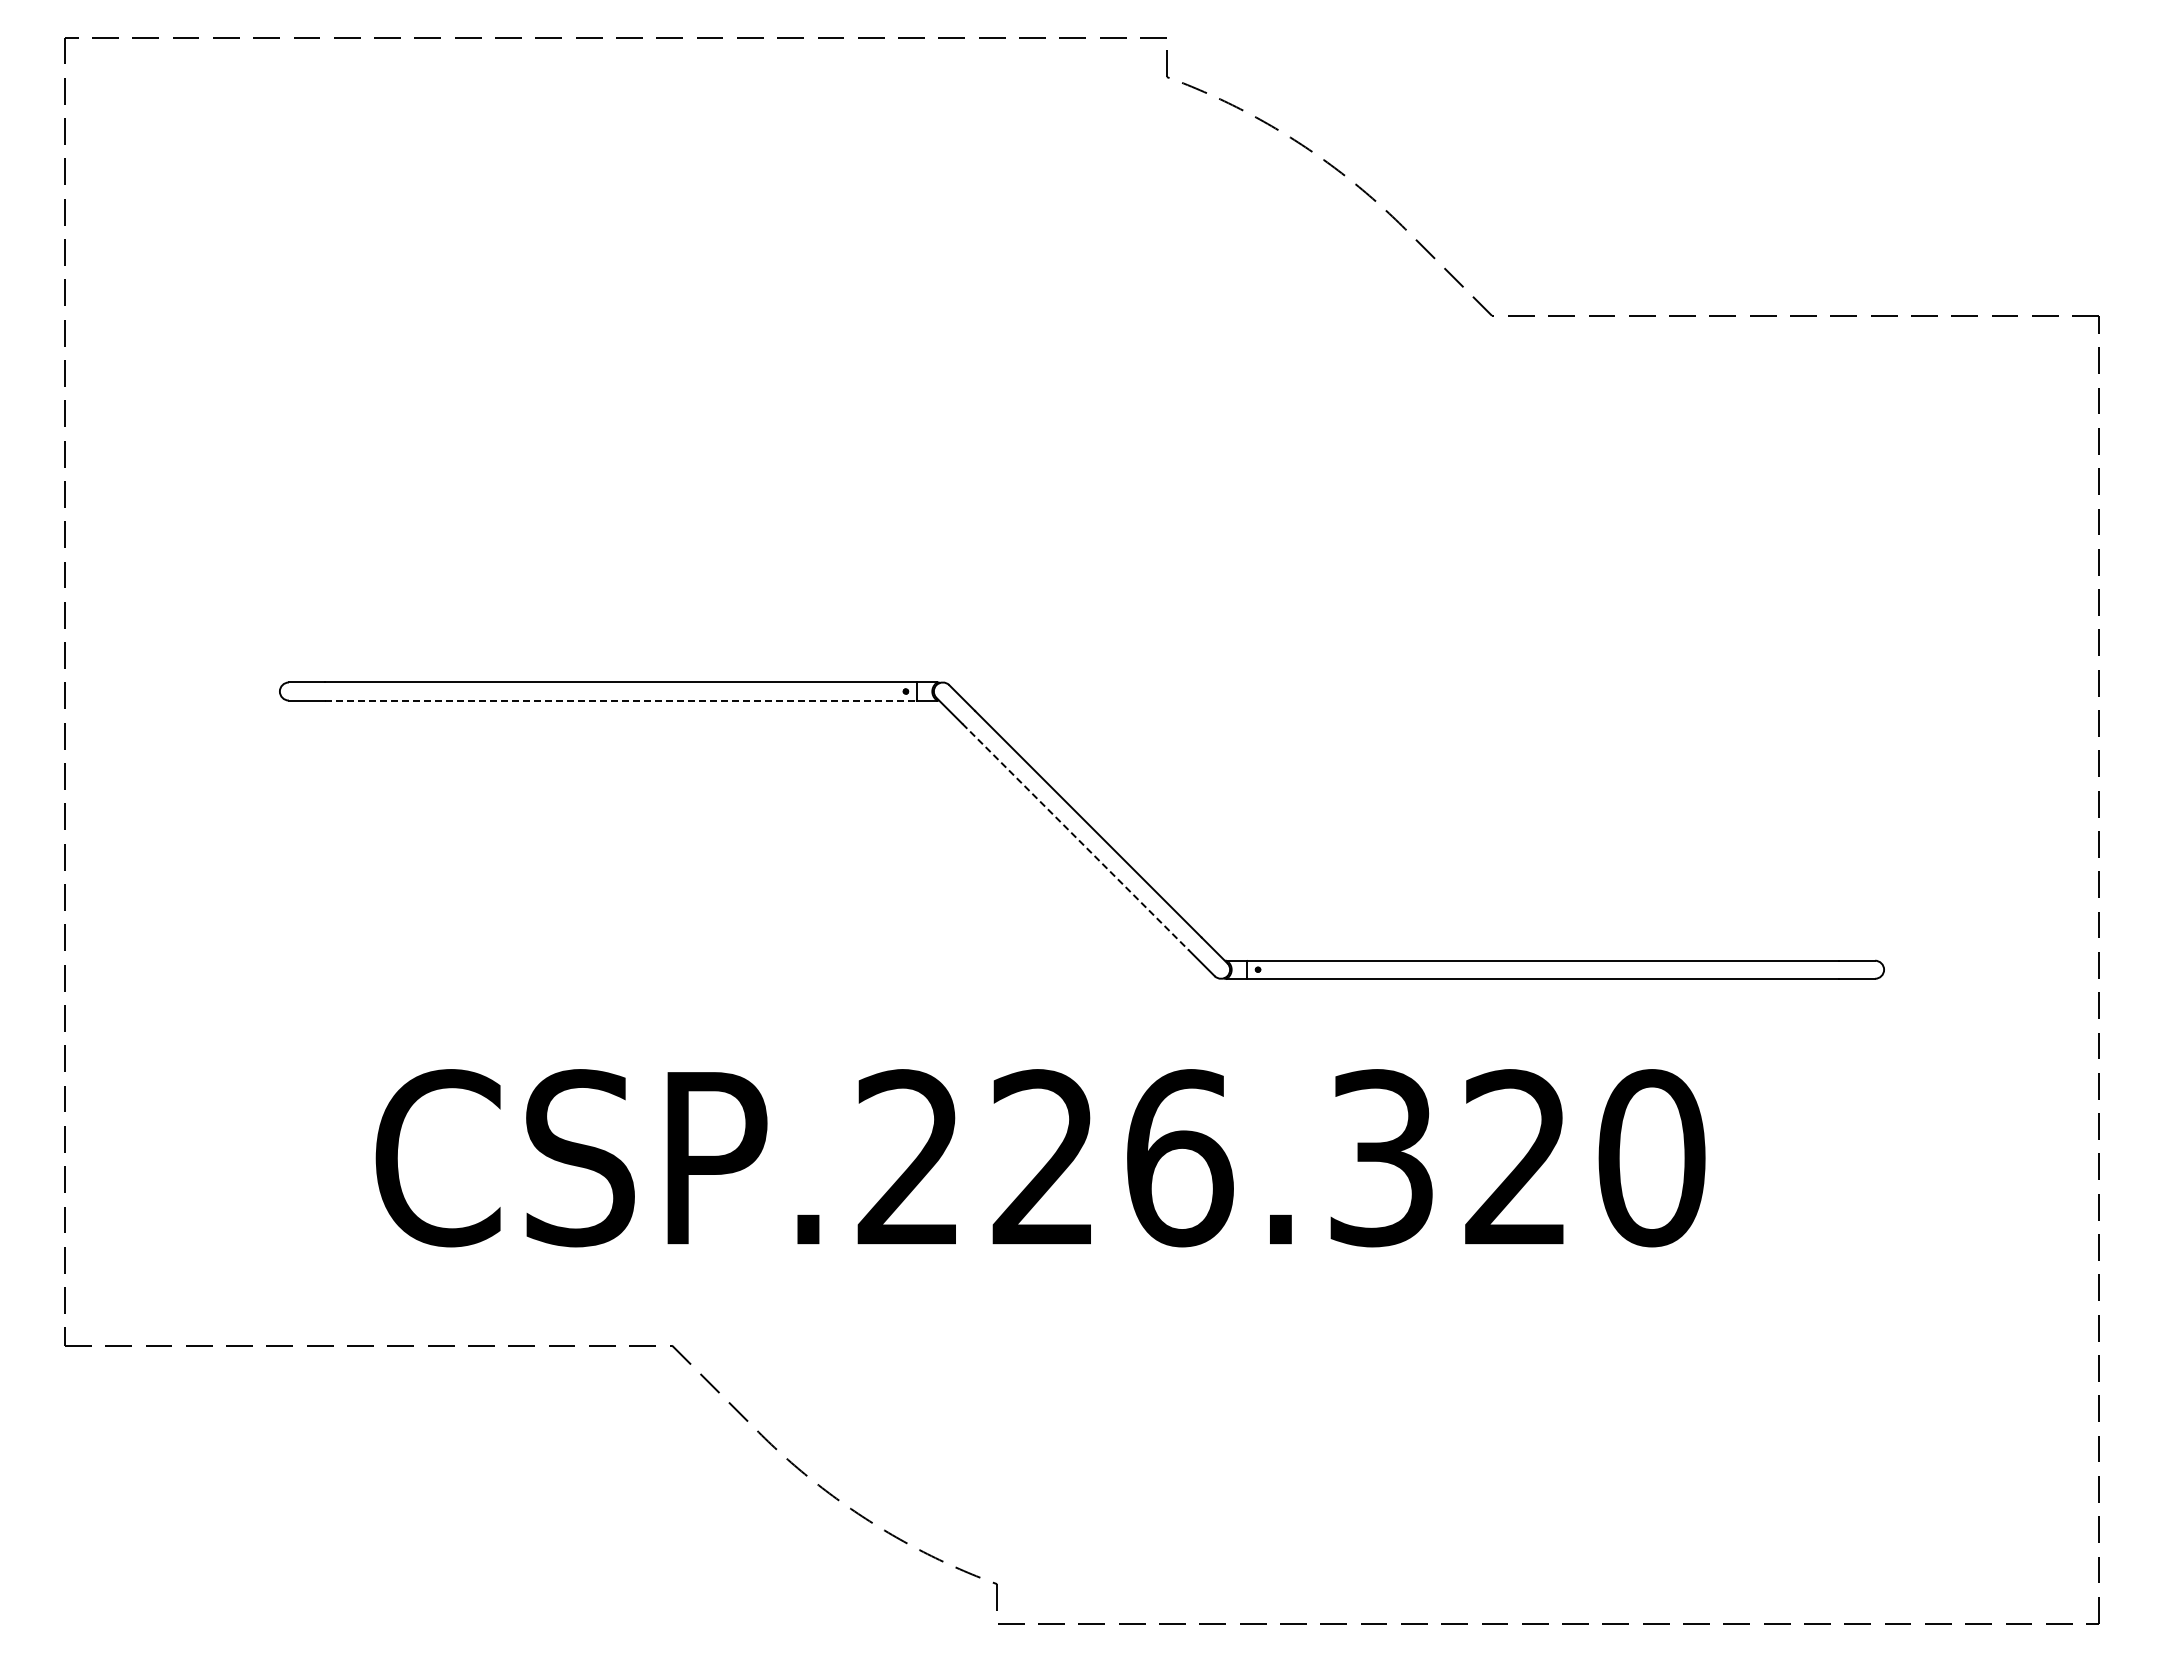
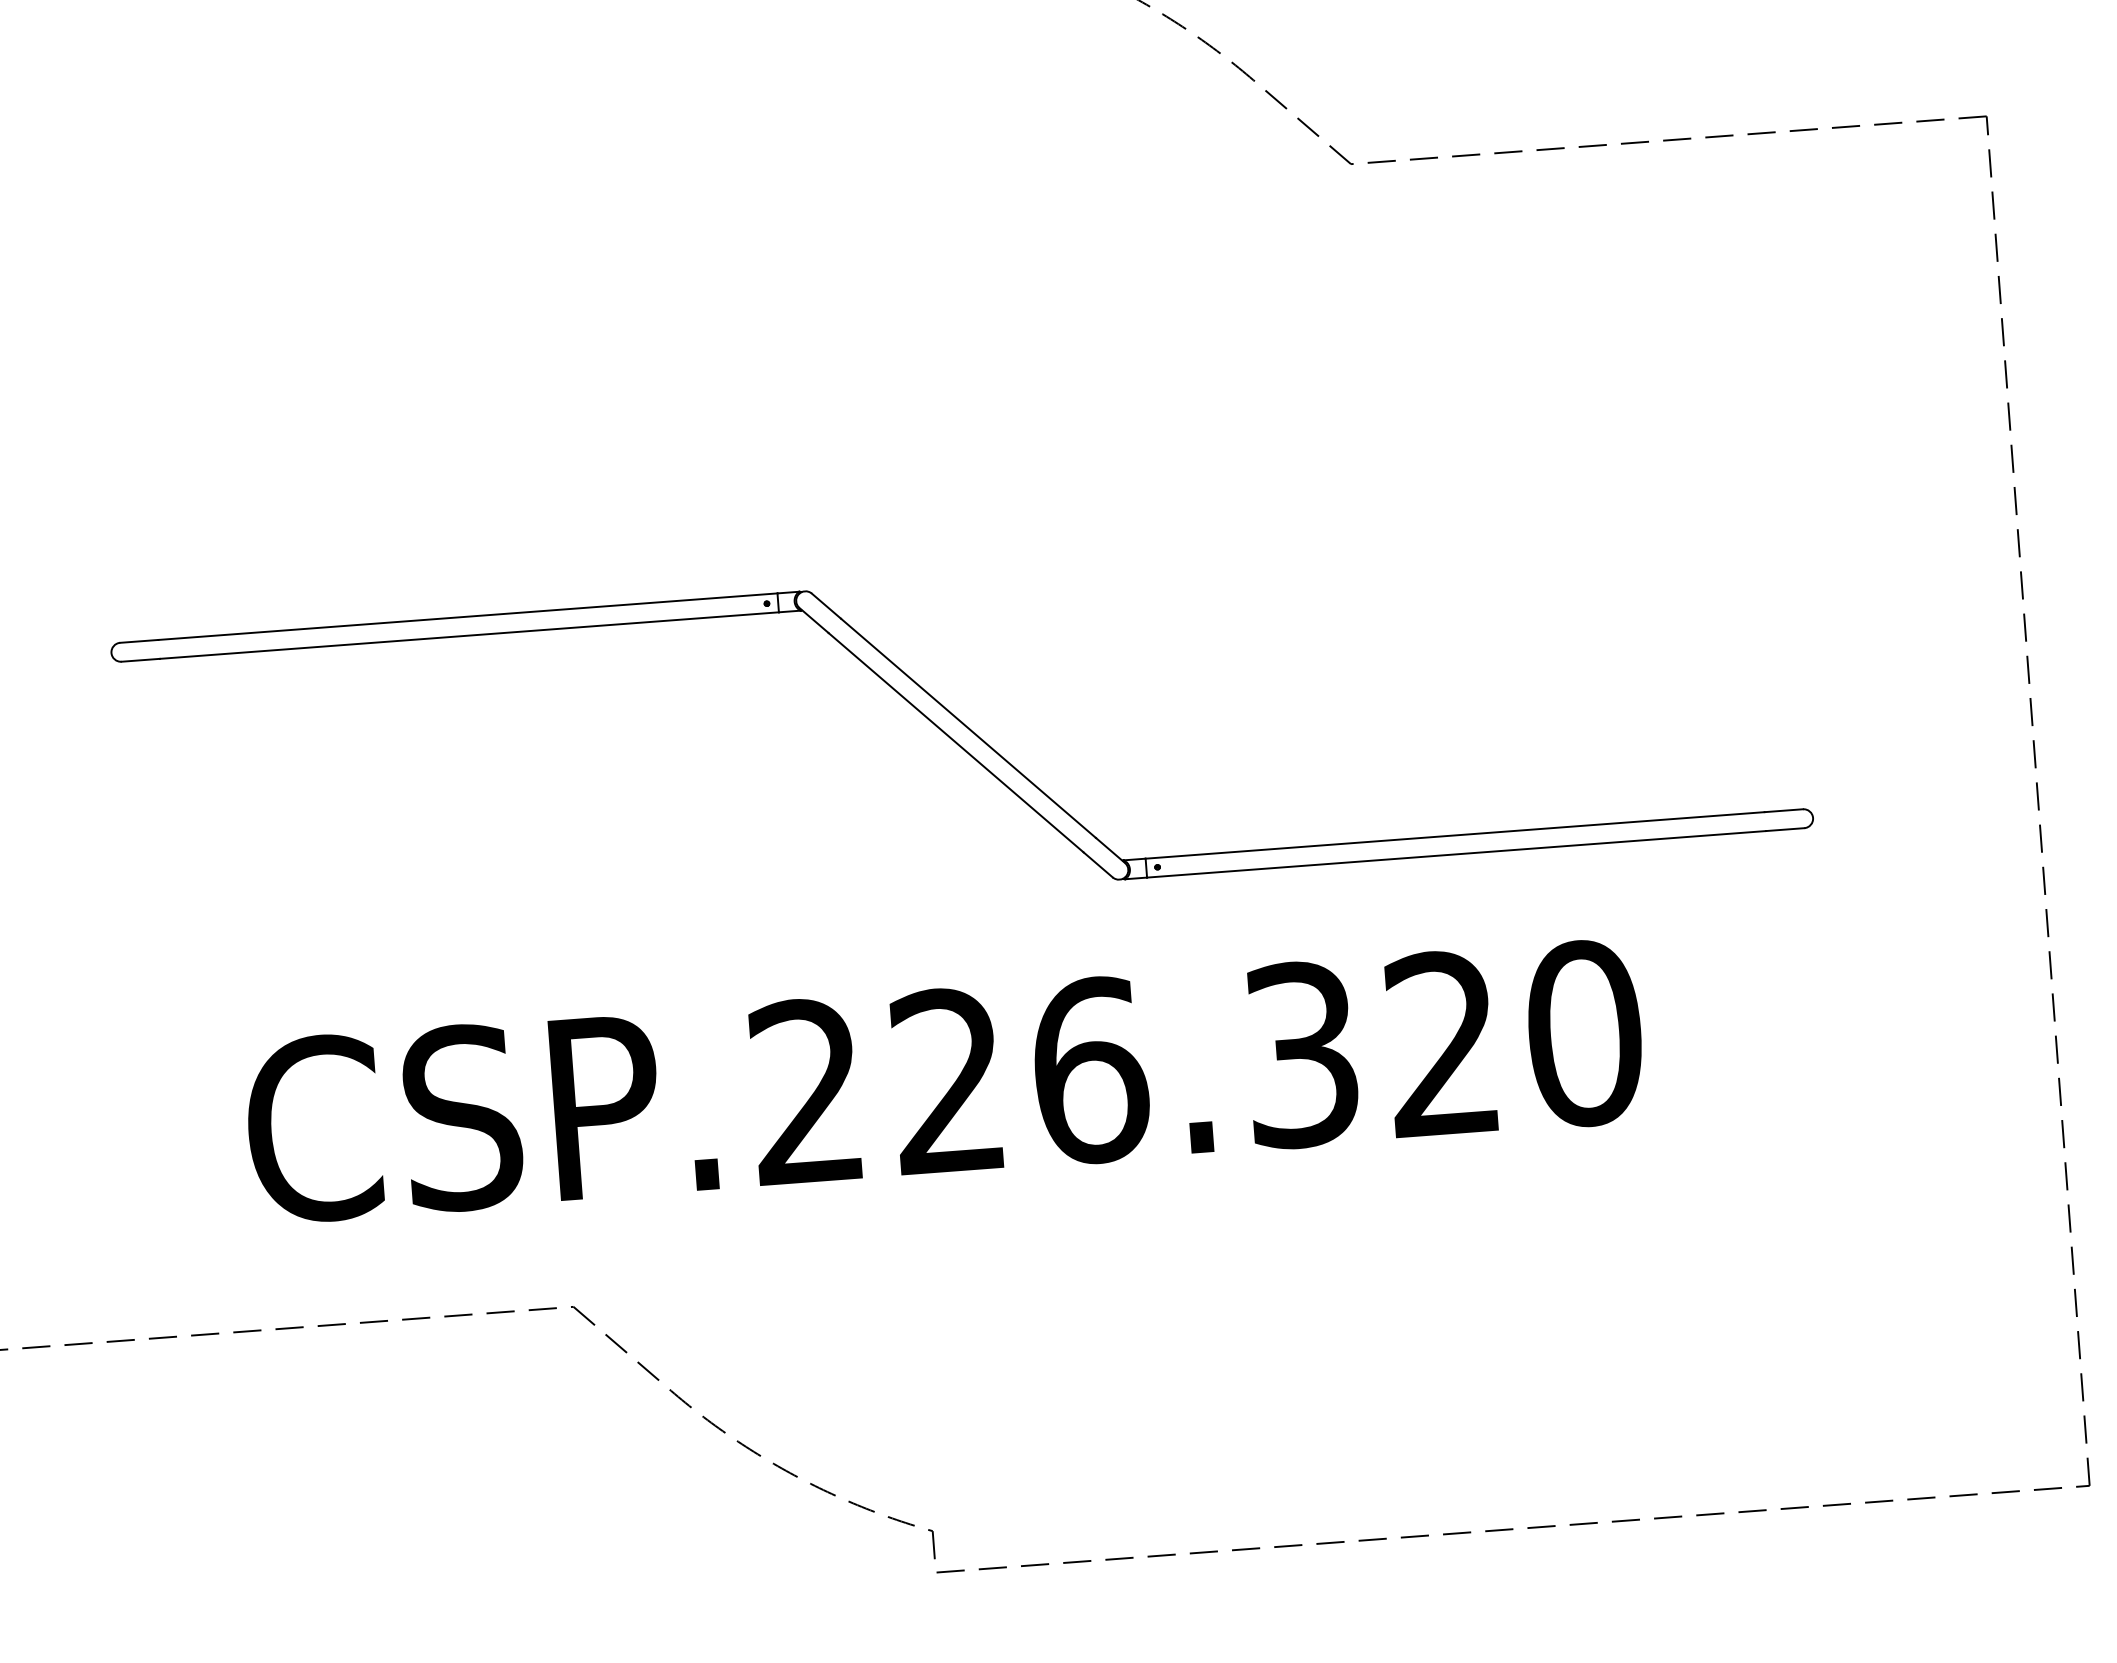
line: (621, 700) -> (469, 635), dashed -> solid
line: (1075, 837) -> (956, 743), dashed -> solid

